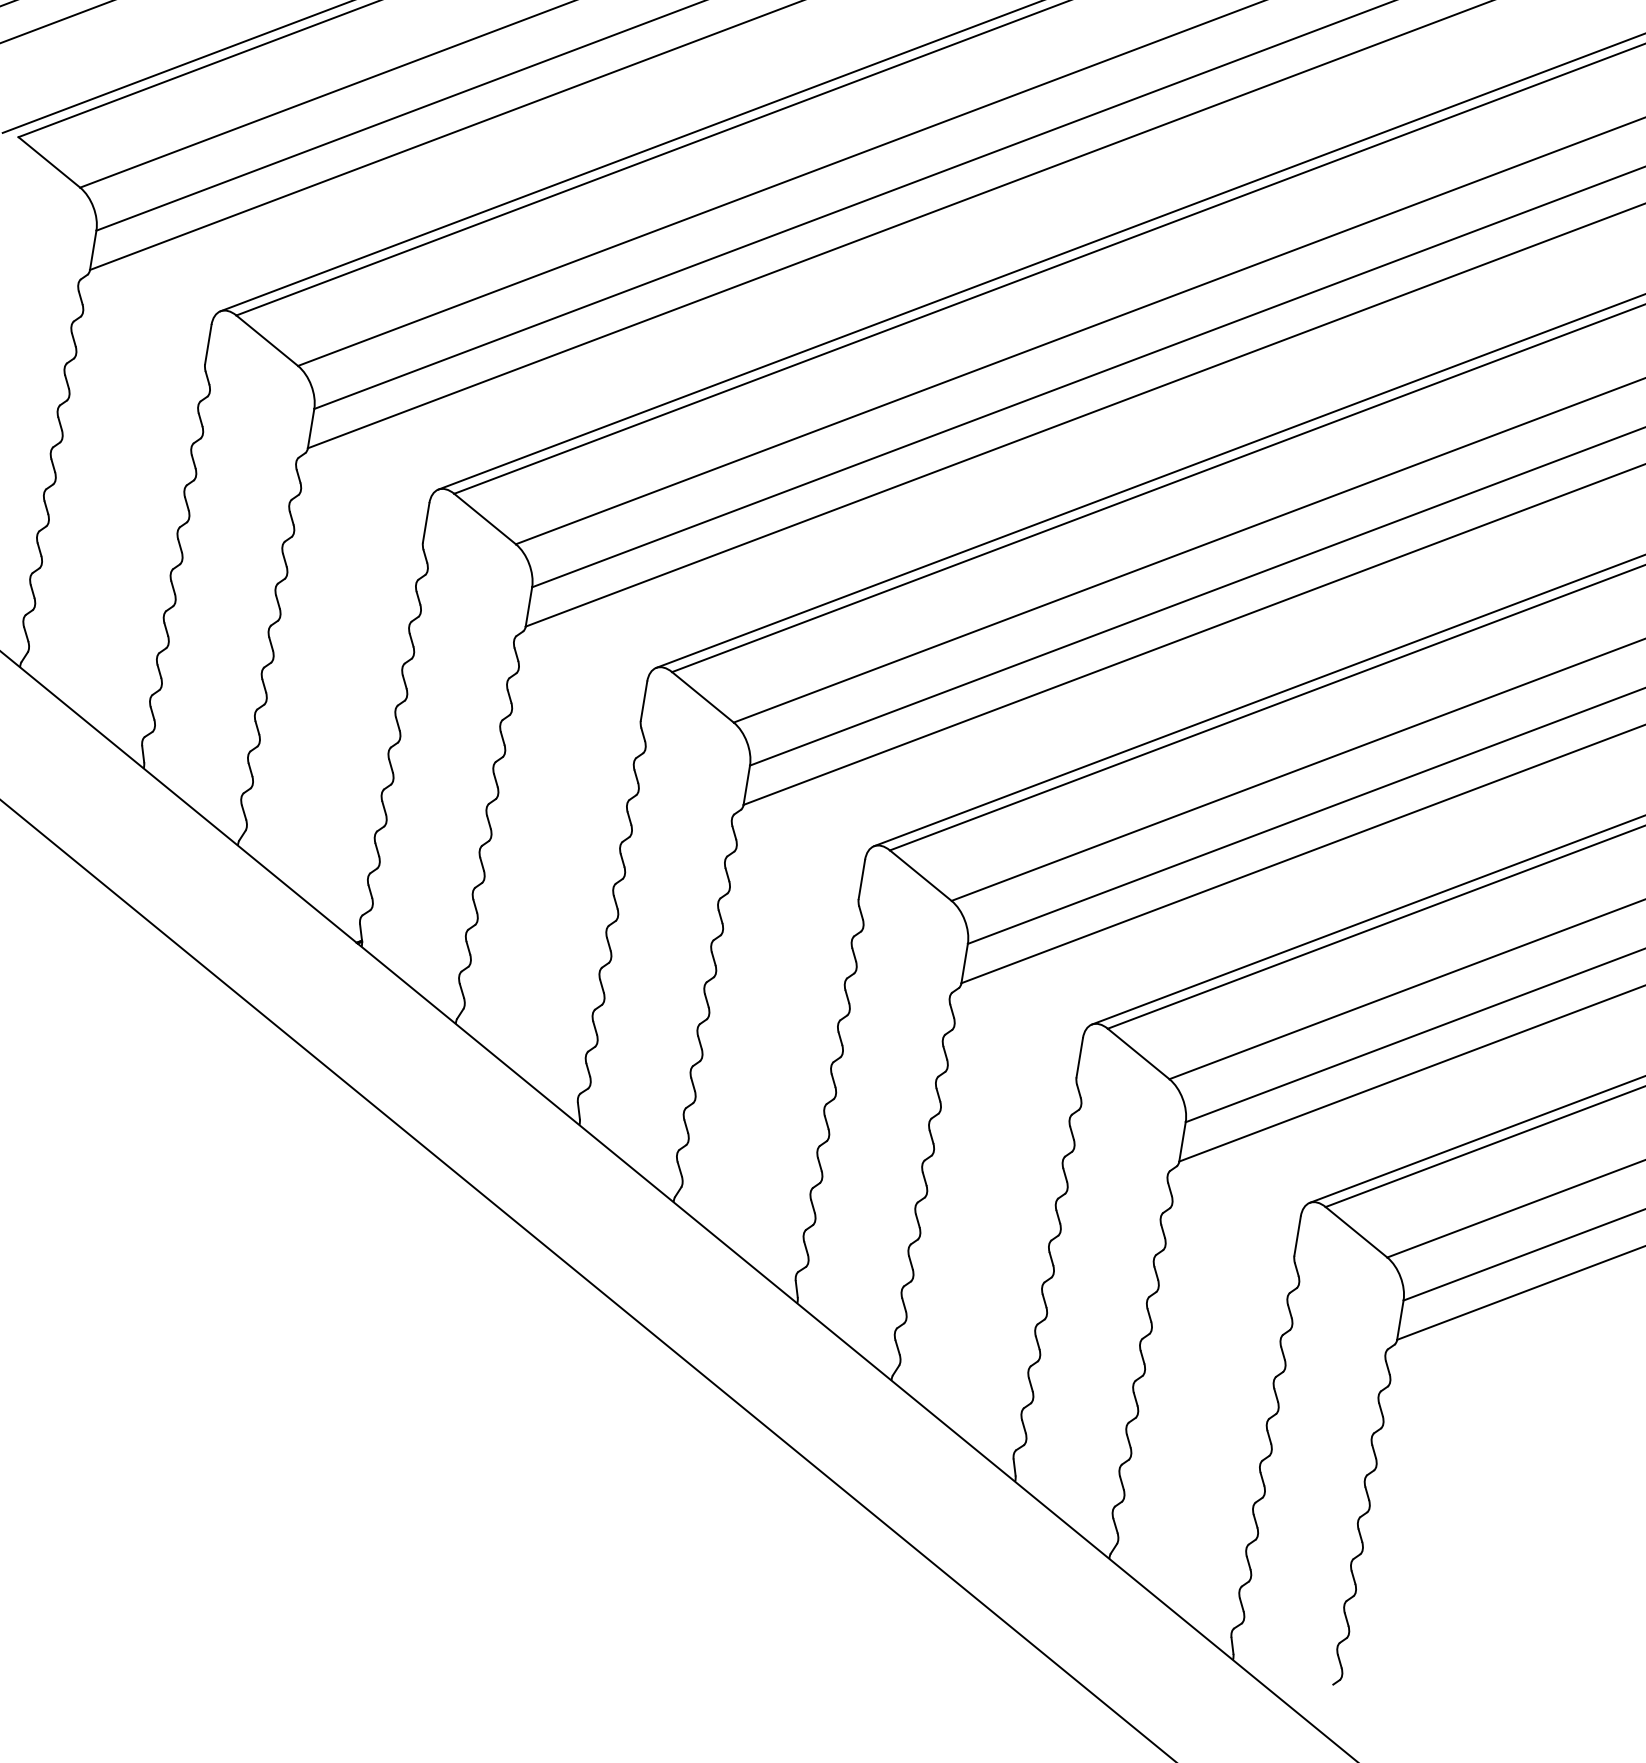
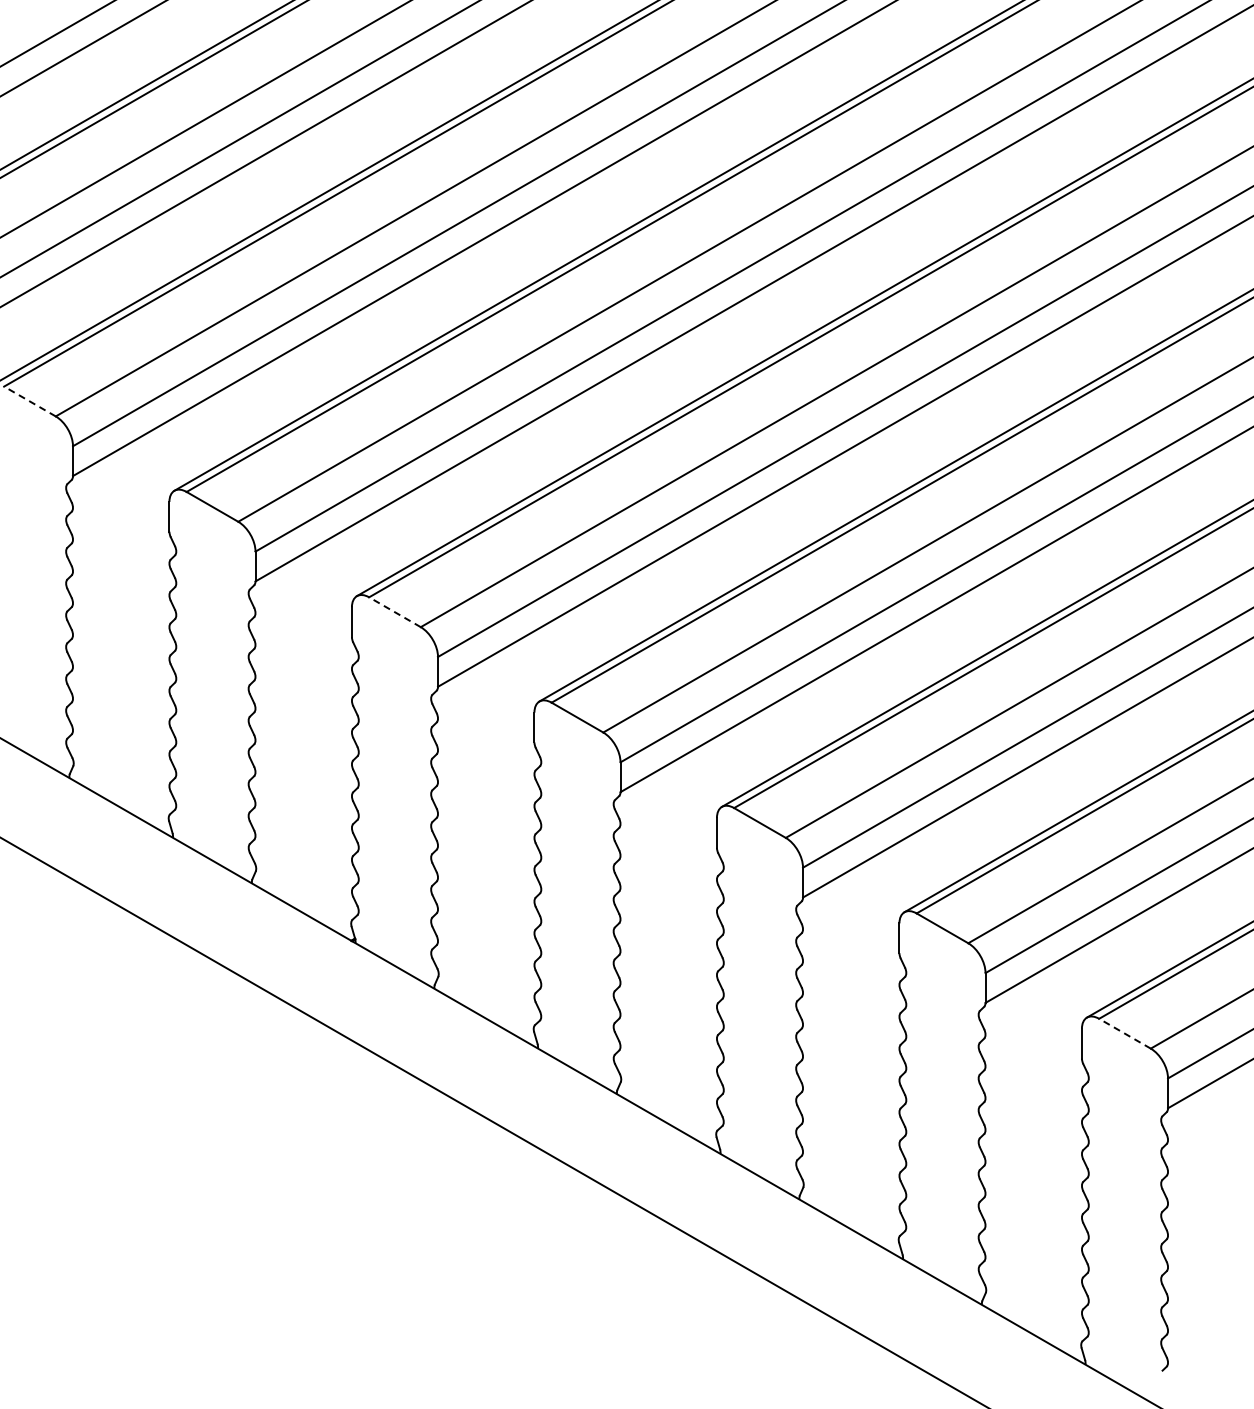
line: (48, 162) -> (29, 401), solid -> dashed
line: (484, 519) -> (394, 612), solid -> dashed
line: (1357, 1232) -> (1125, 1033), solid -> dashed

